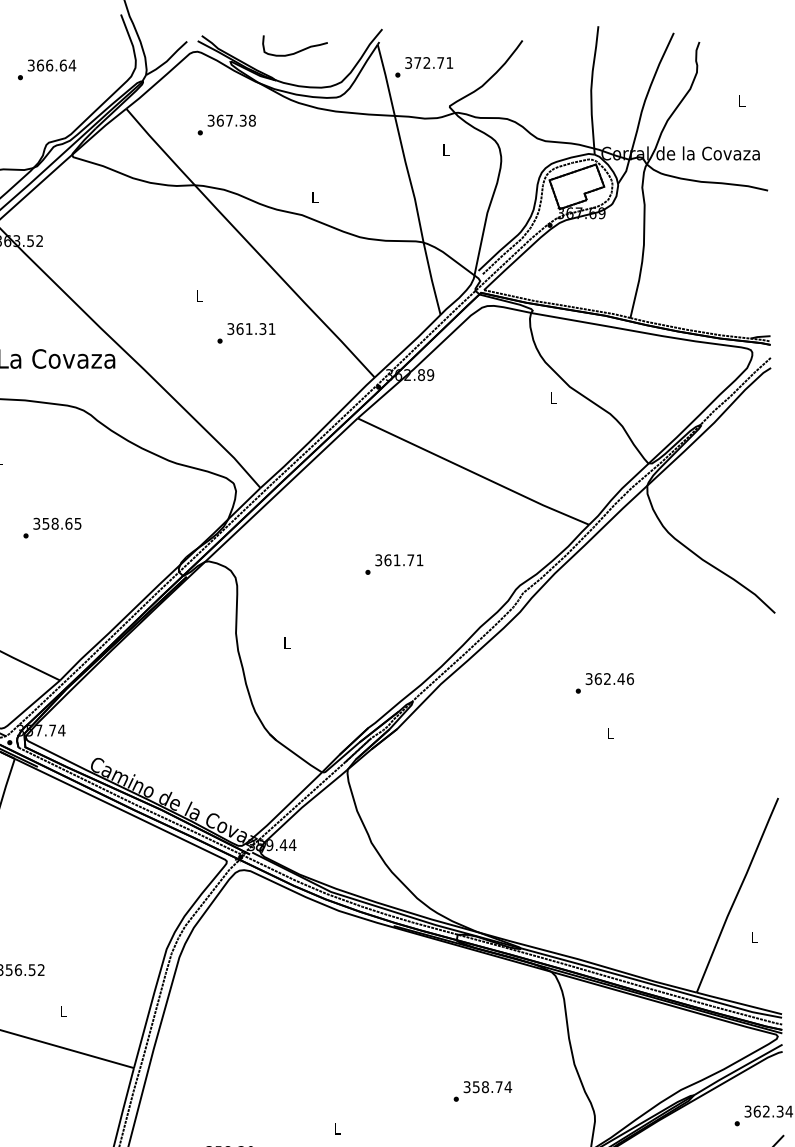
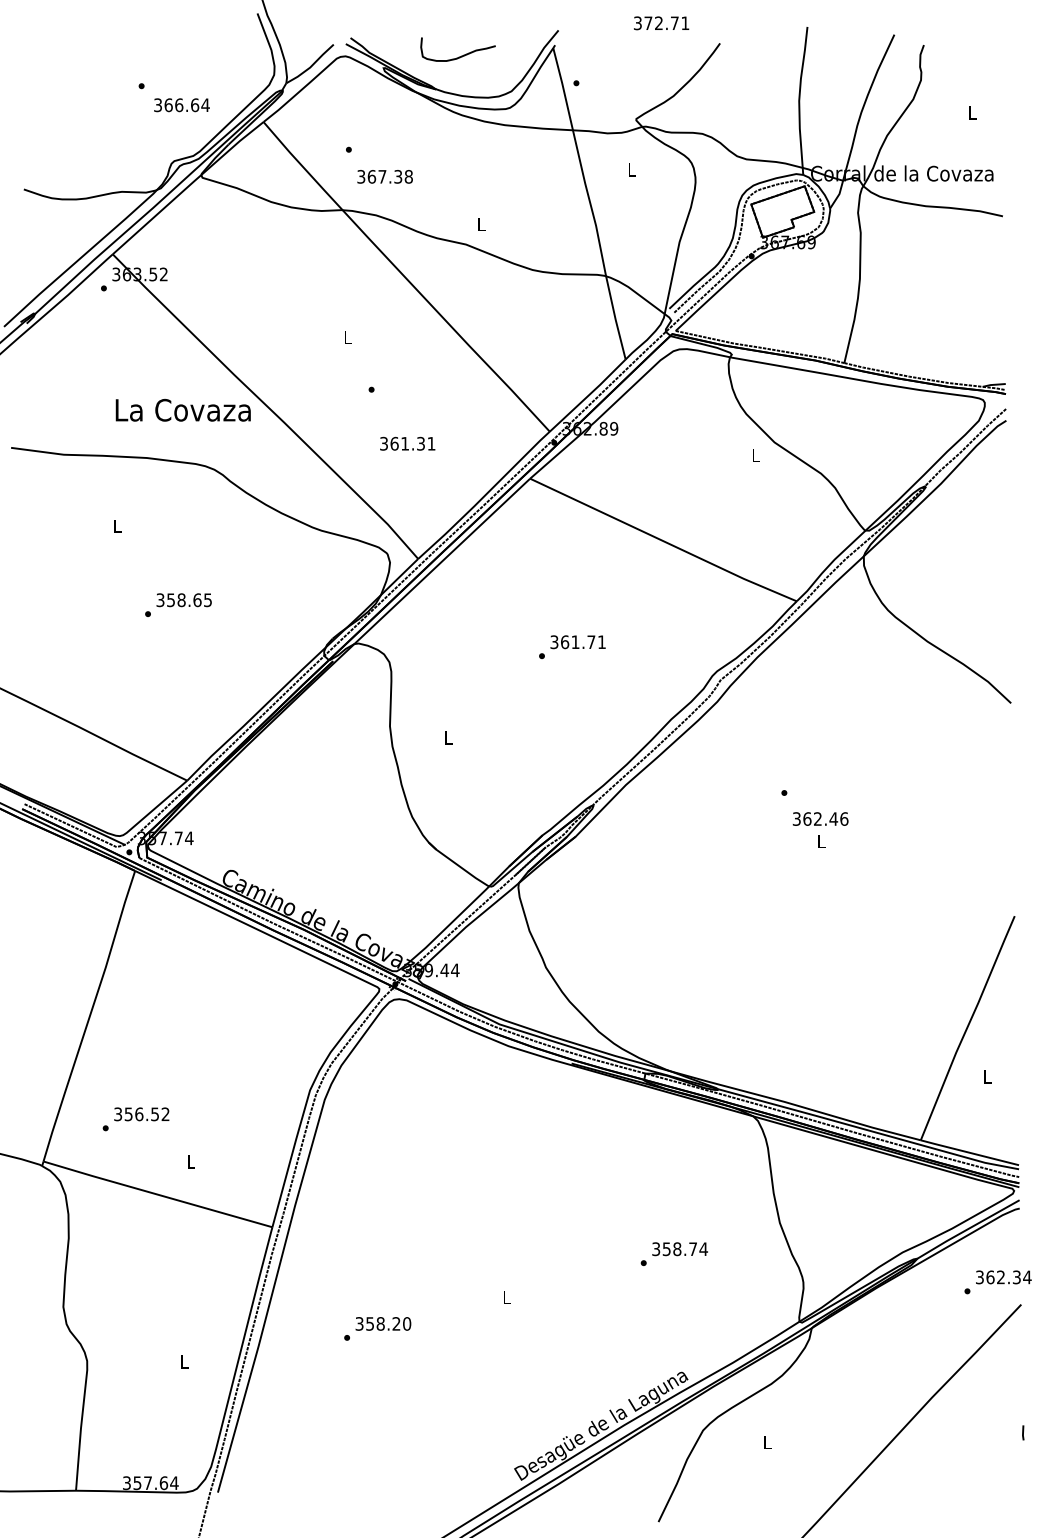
text: (429, 63) -> (661, 23), moved
text: (51, 65) -> (181, 105), moved
text: (231, 120) -> (384, 176), moved
text: (251, 328) -> (407, 443), moved
text: (609, 678) -> (820, 818), moved

